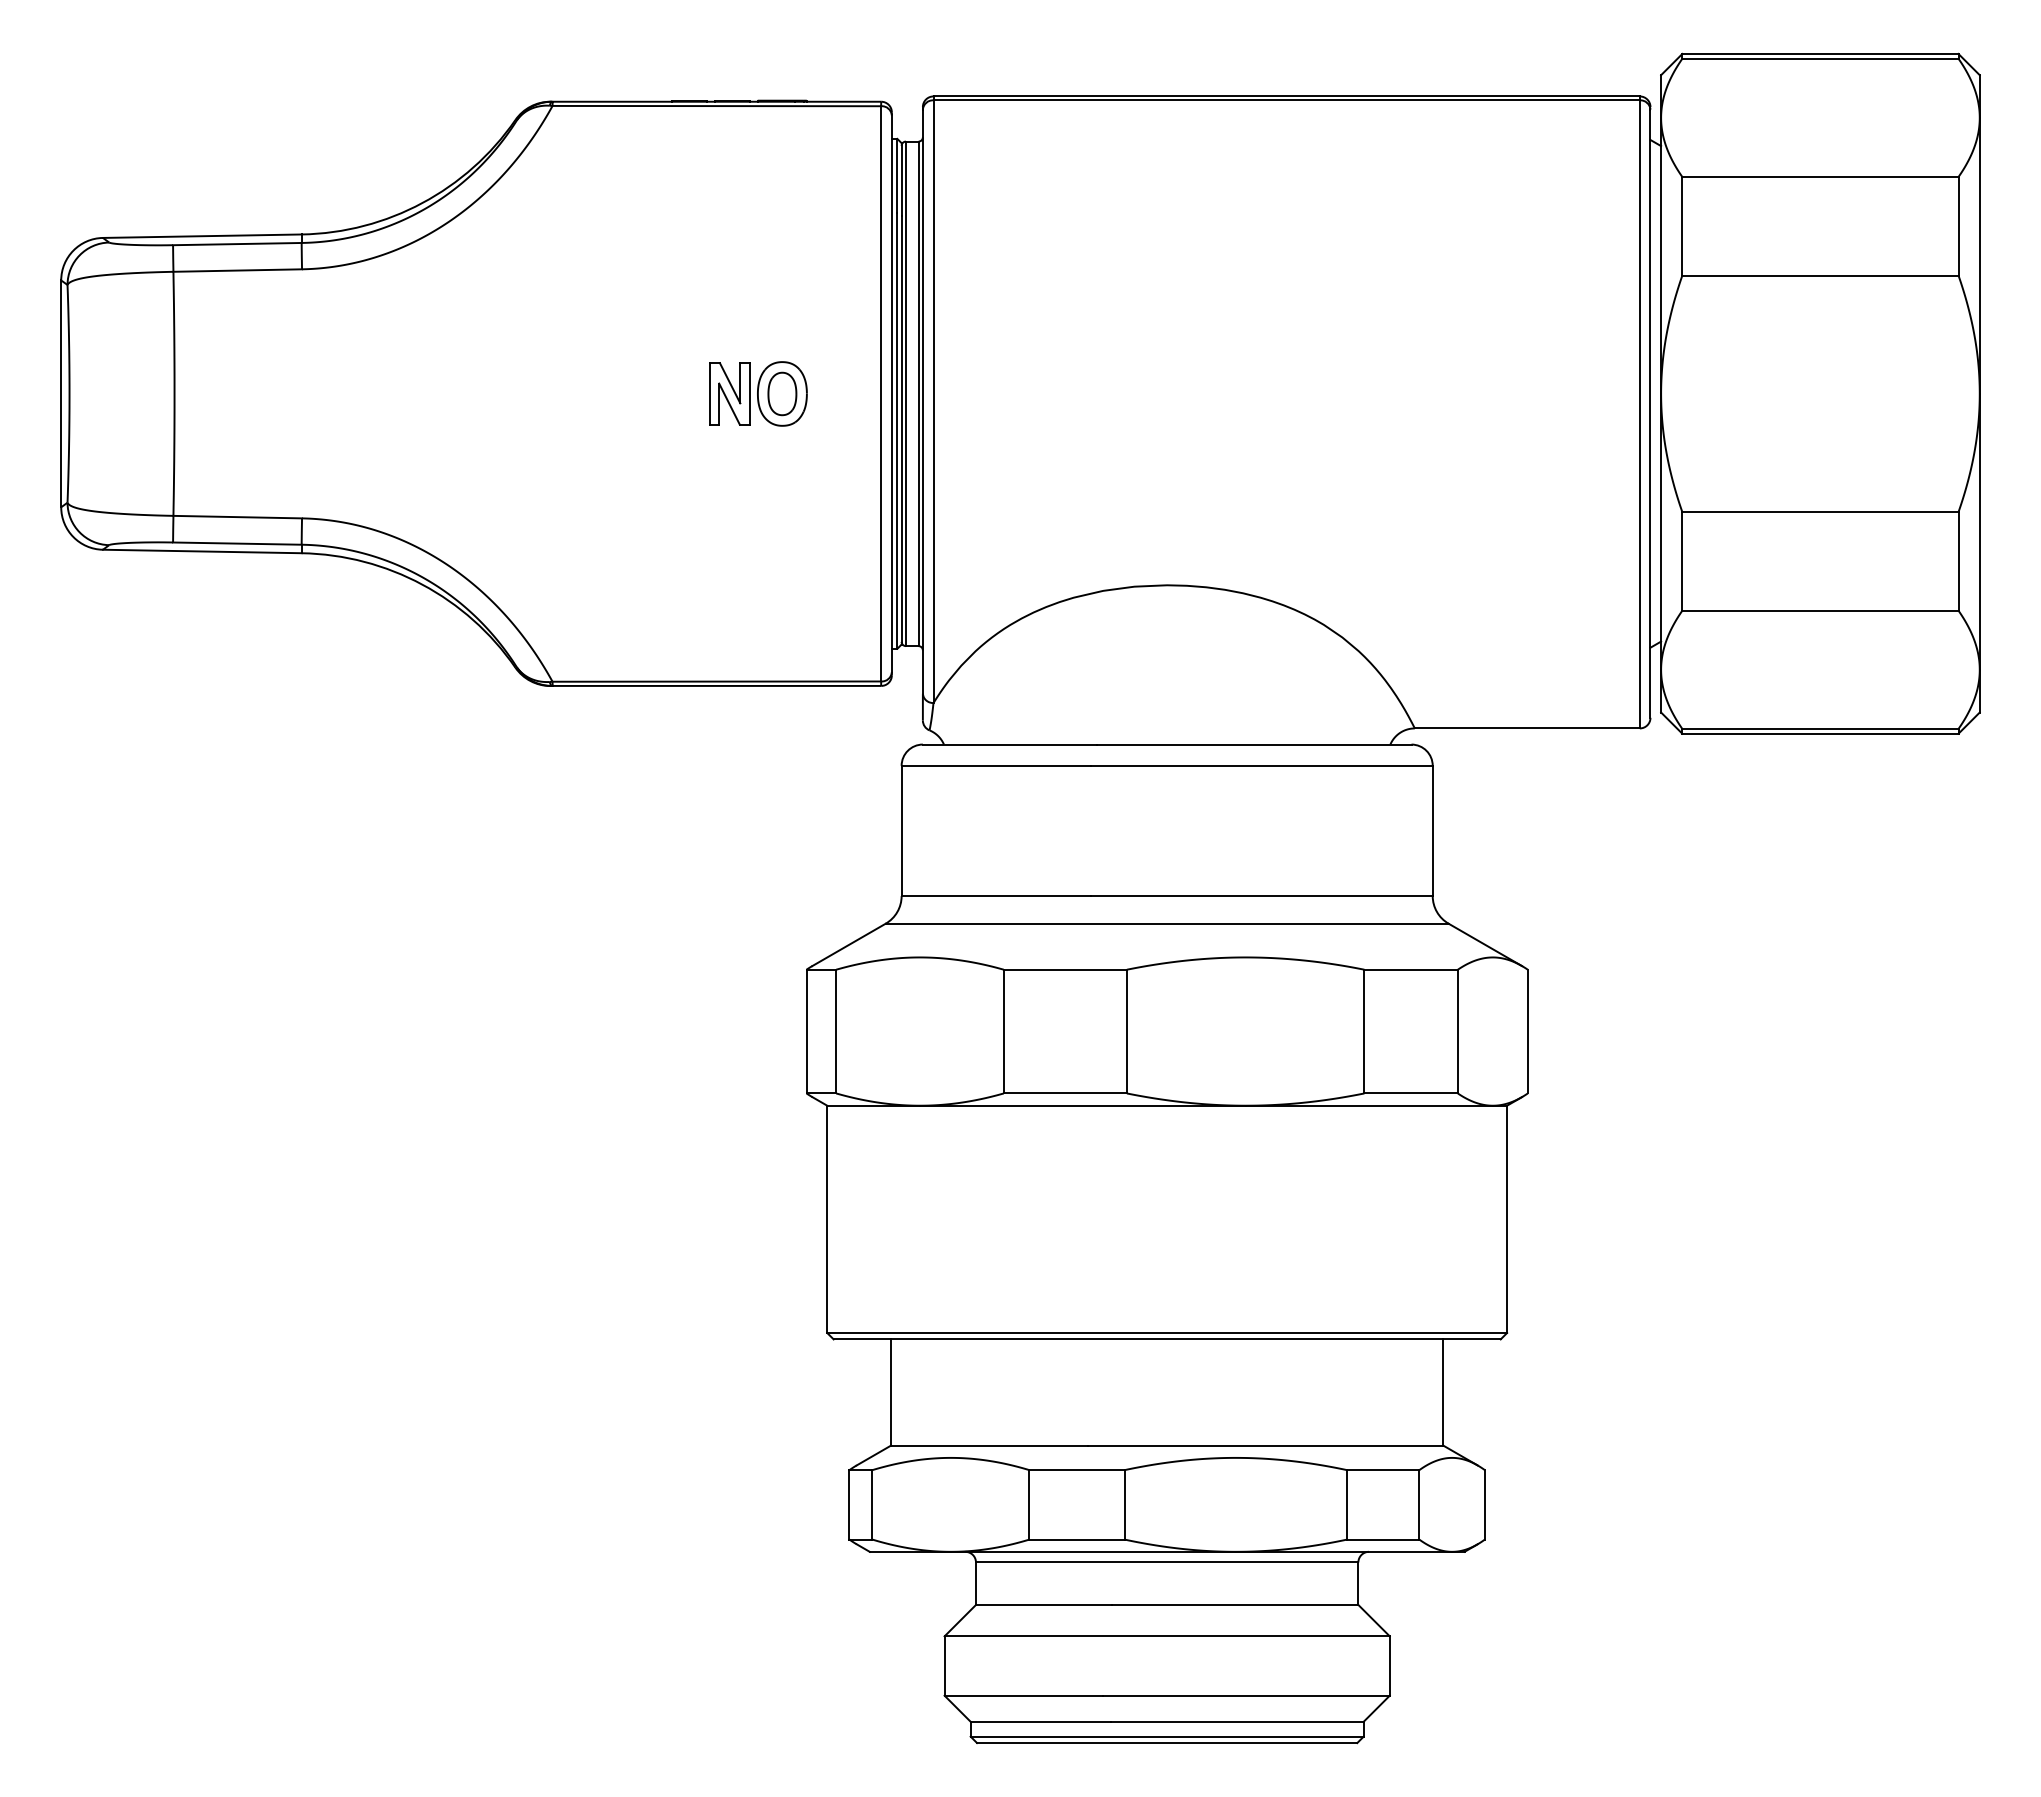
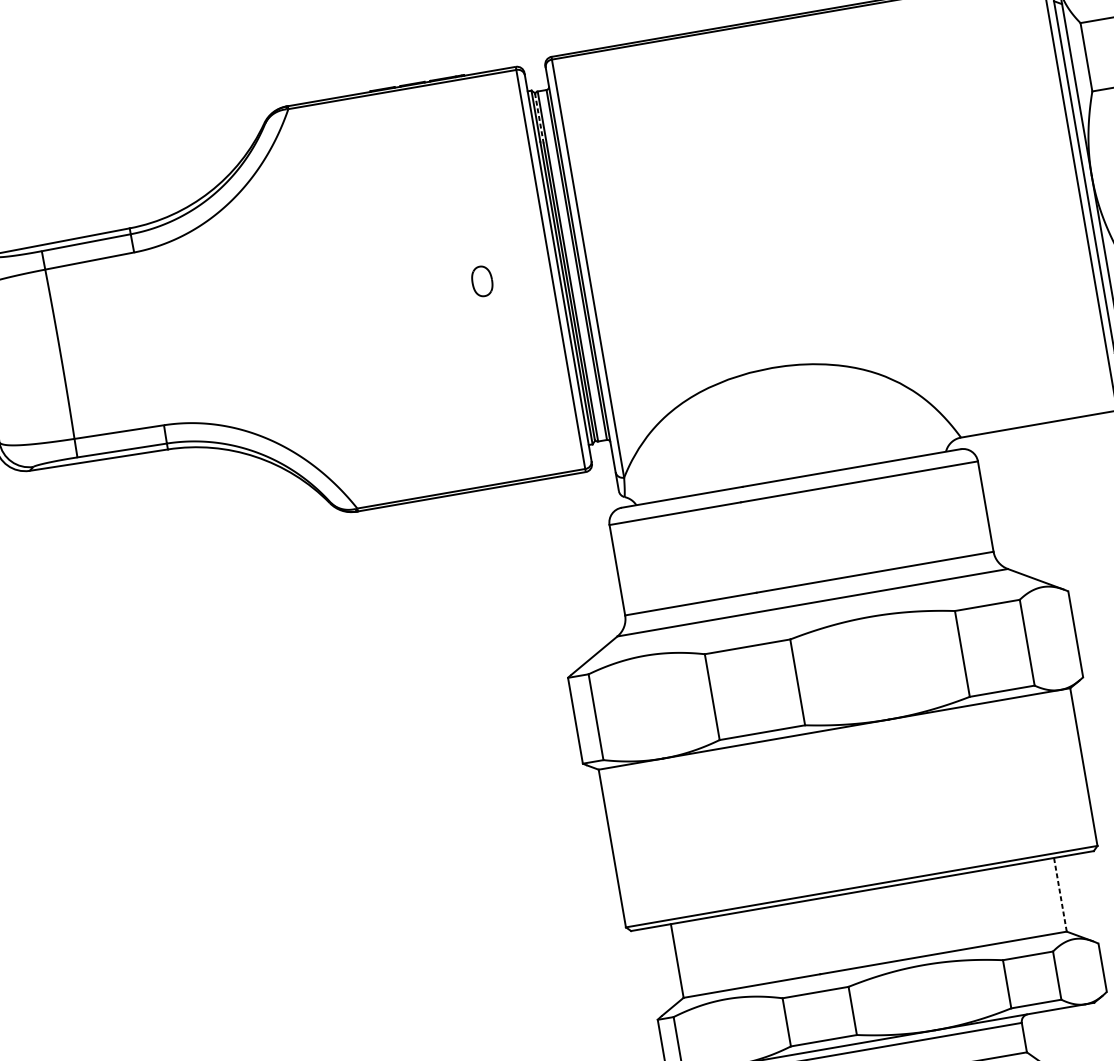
line: (901, 179) -> (539, 118), solid -> dashed
part: (758, 393) -> (465, 283), removed
line: (1443, 1392) -> (1060, 894), solid -> dashed

